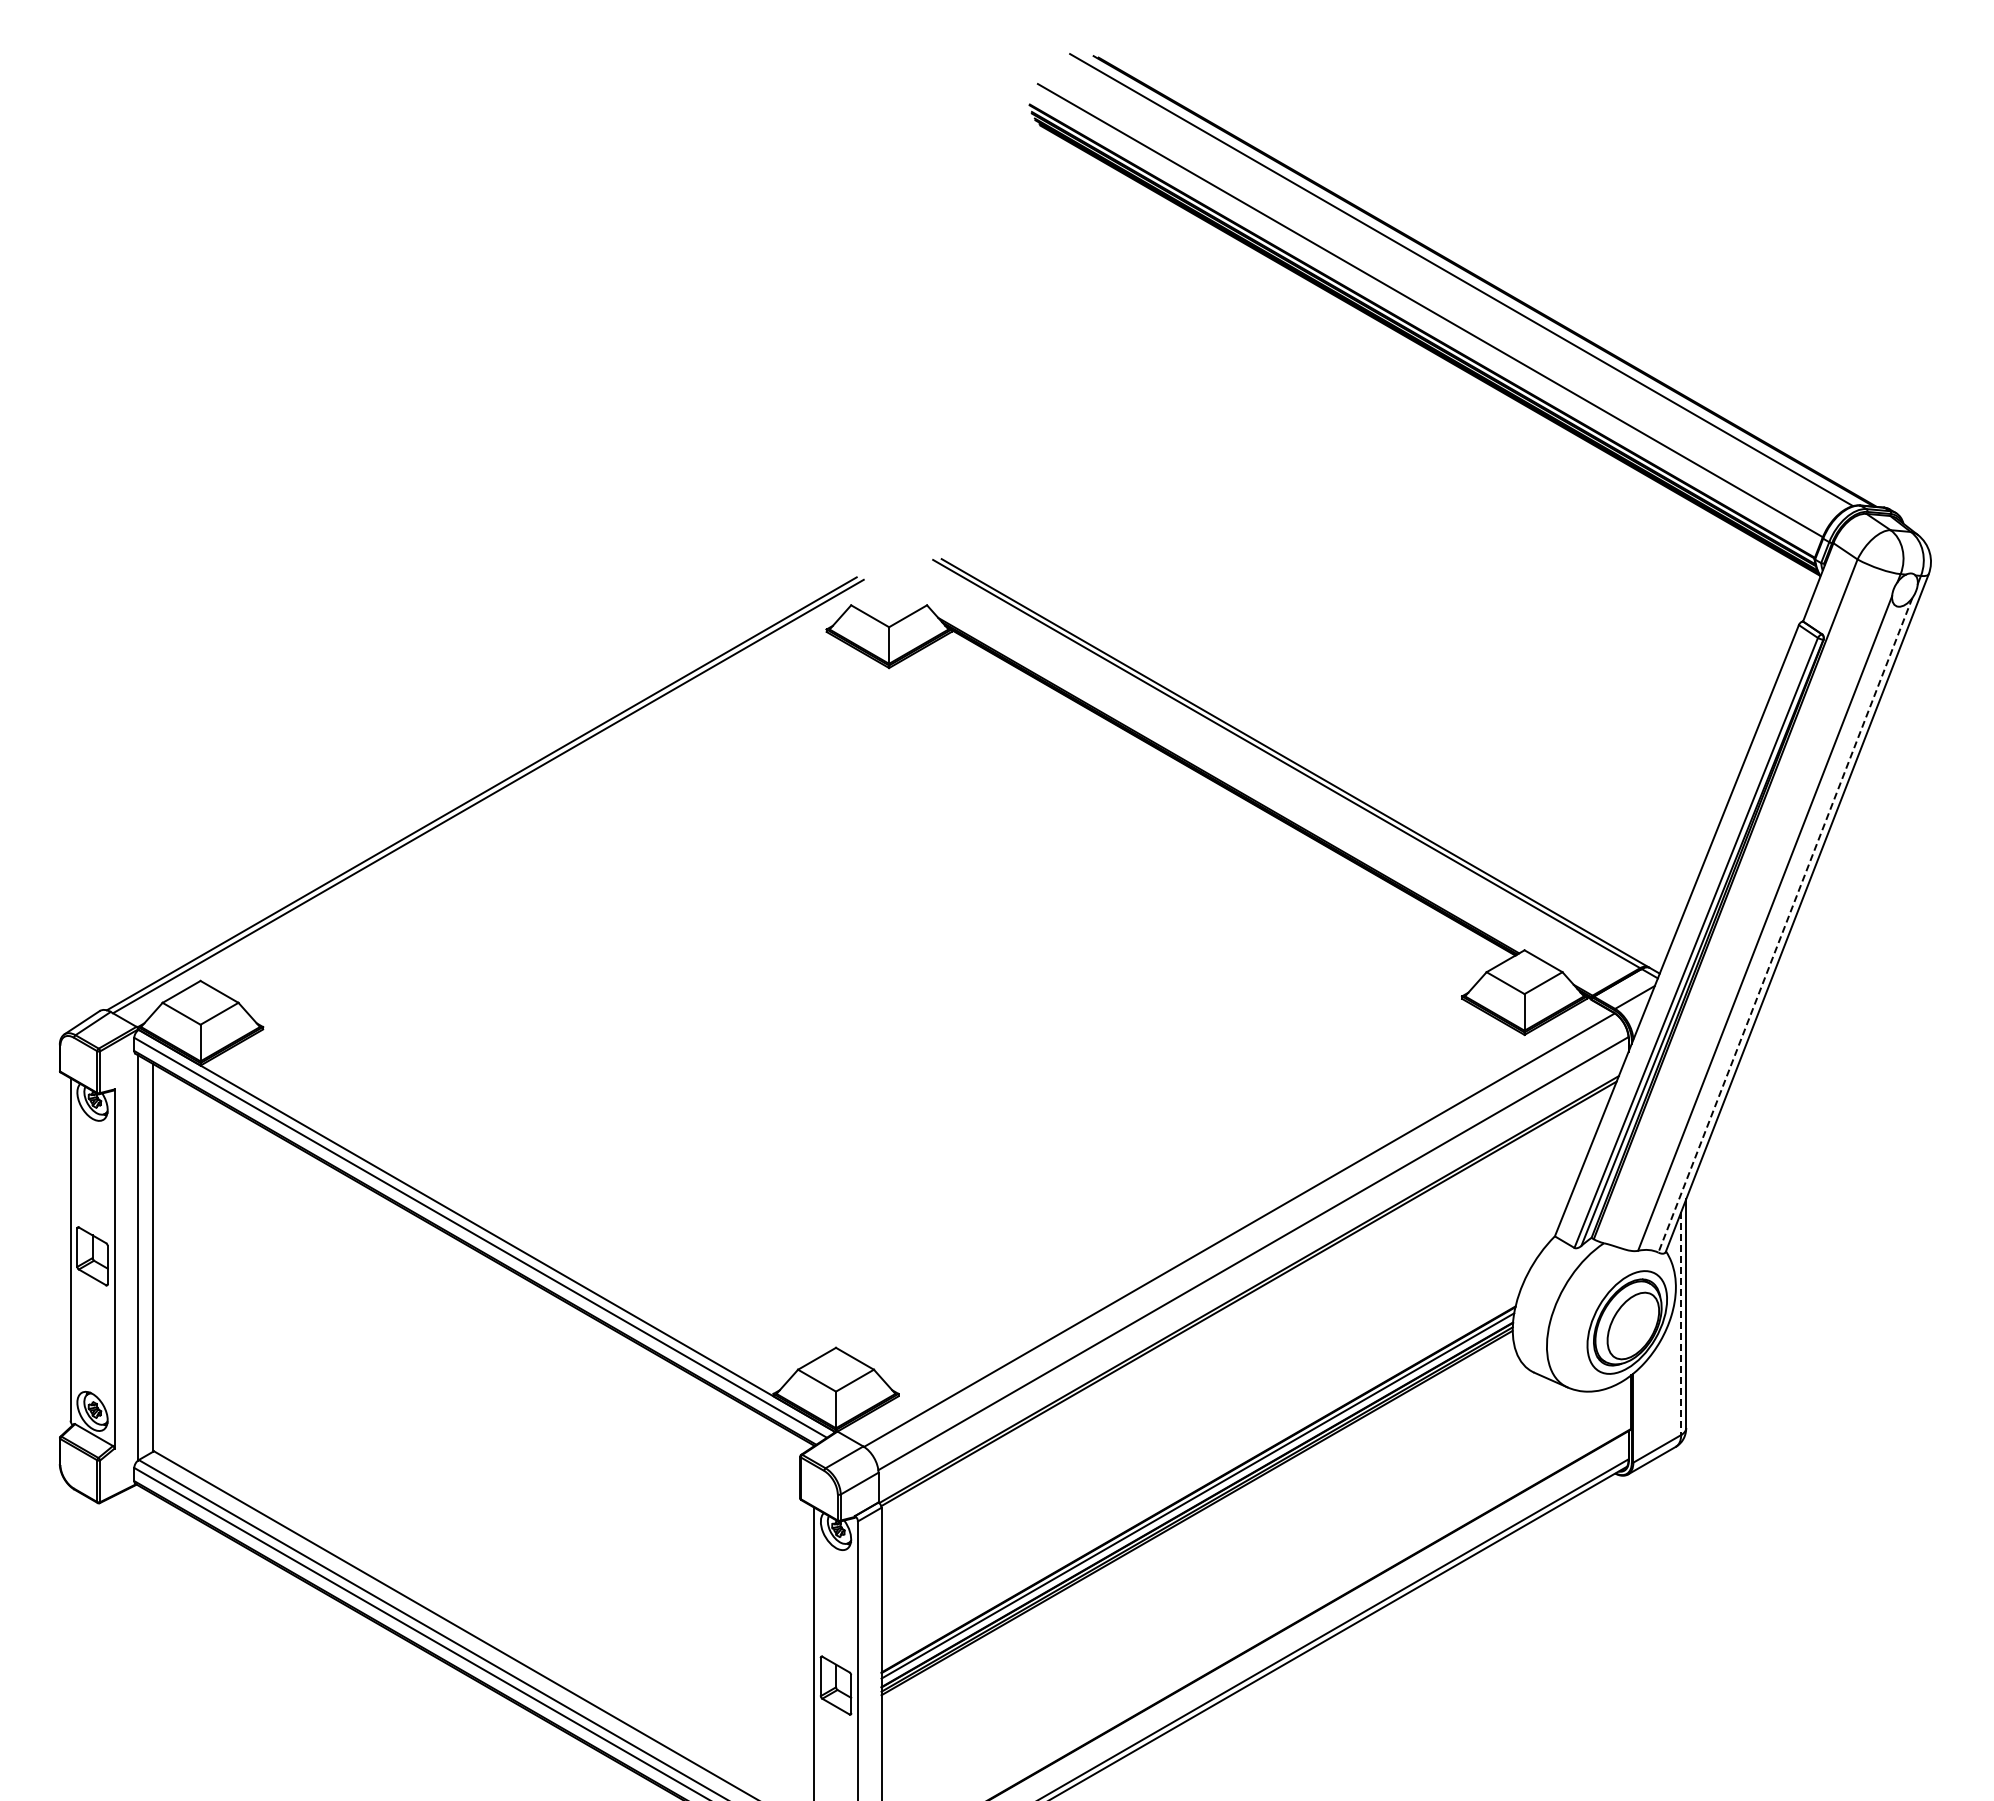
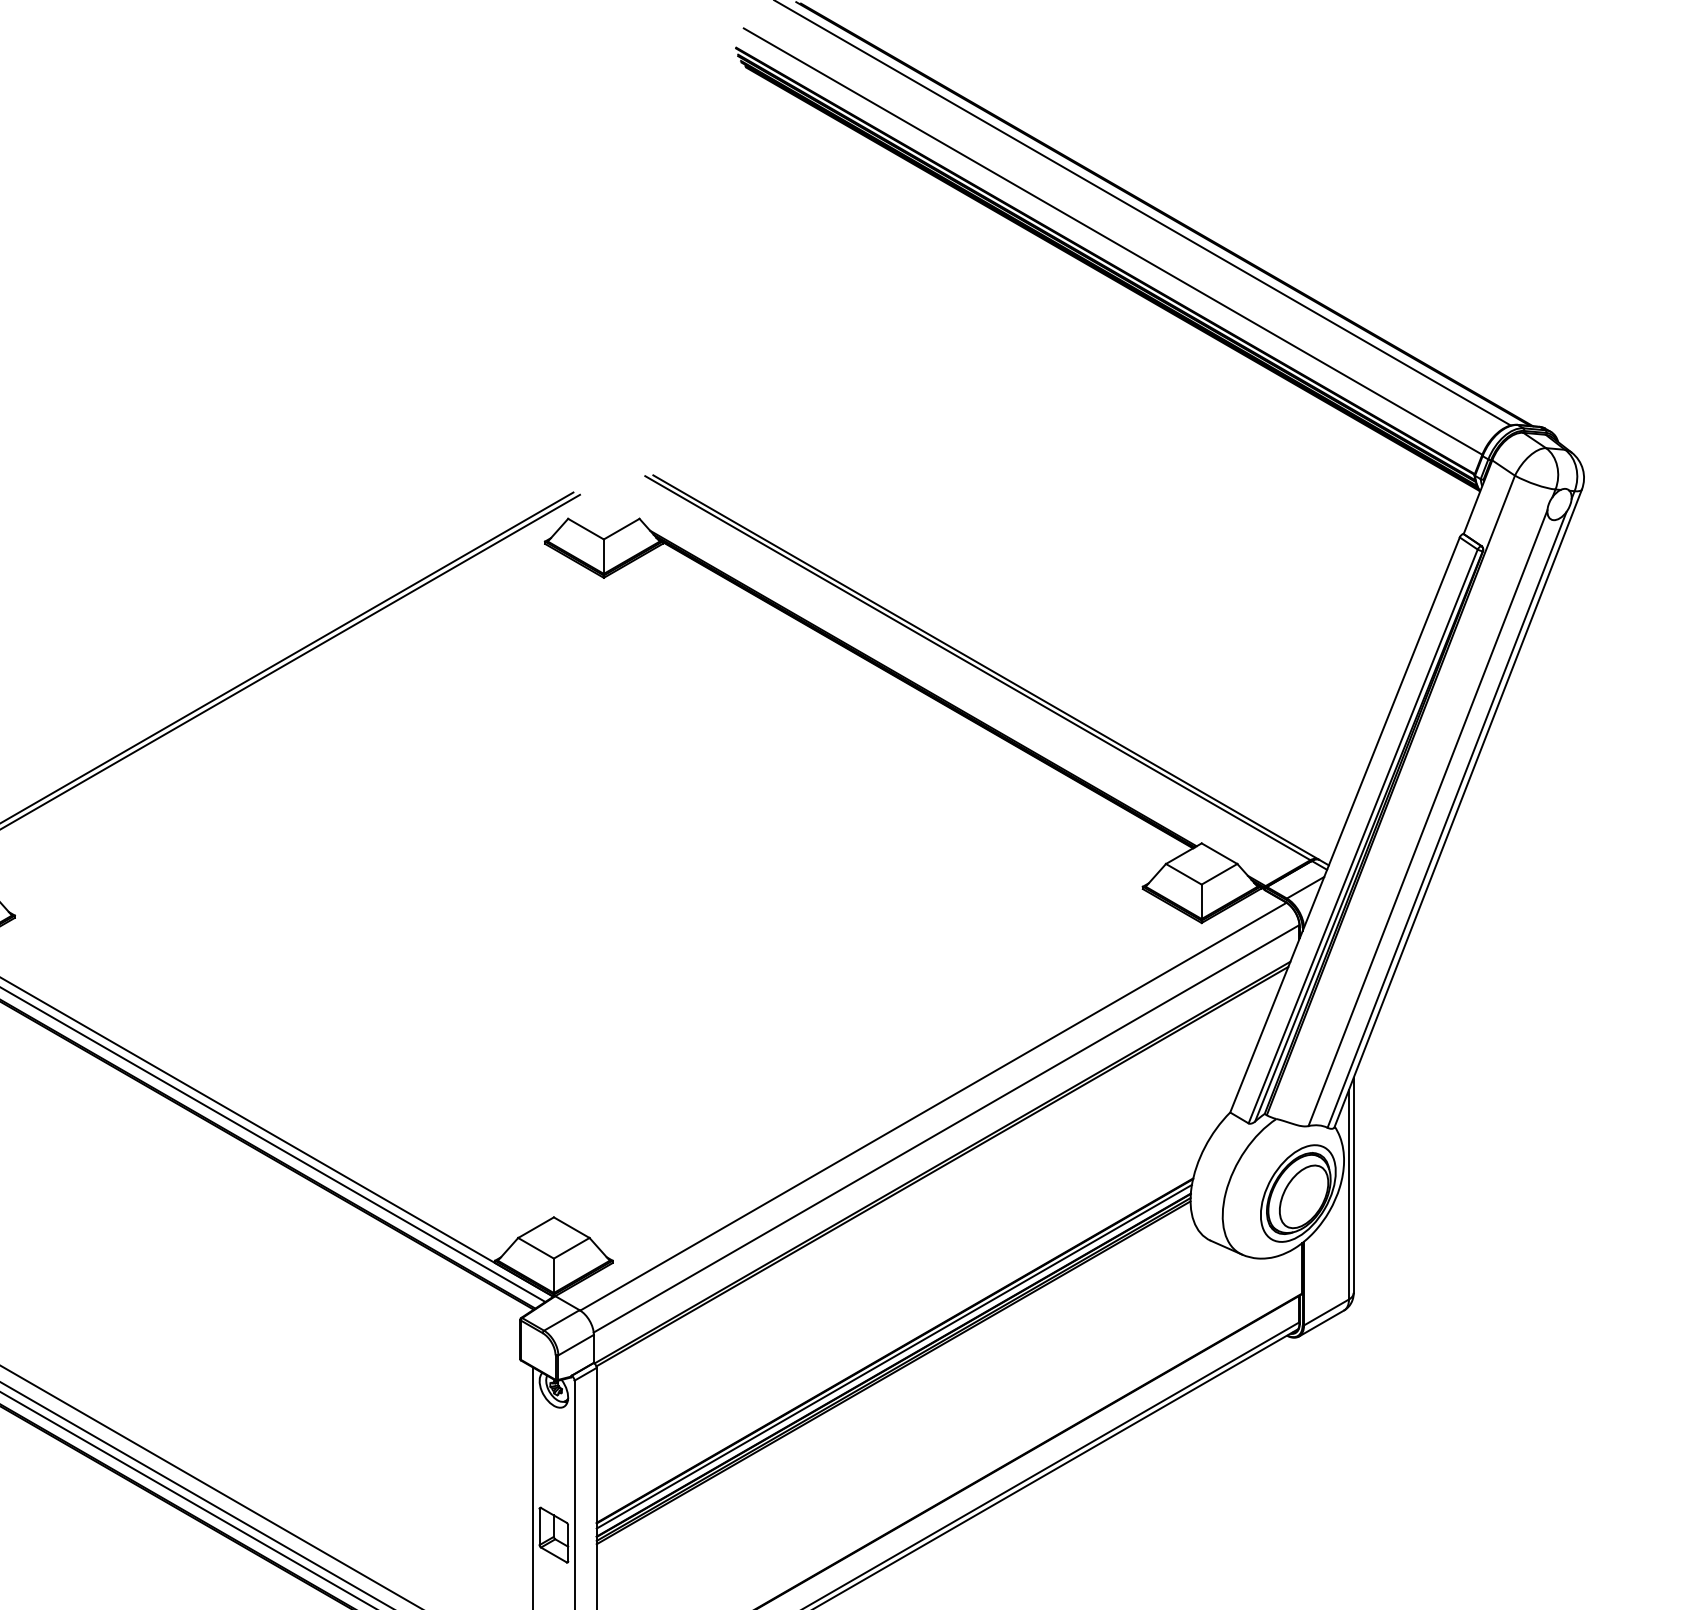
line: (1785, 925) -> (1447, 820), dashed -> solid
line: (1681, 1324) -> (1349, 1195), dashed -> solid

